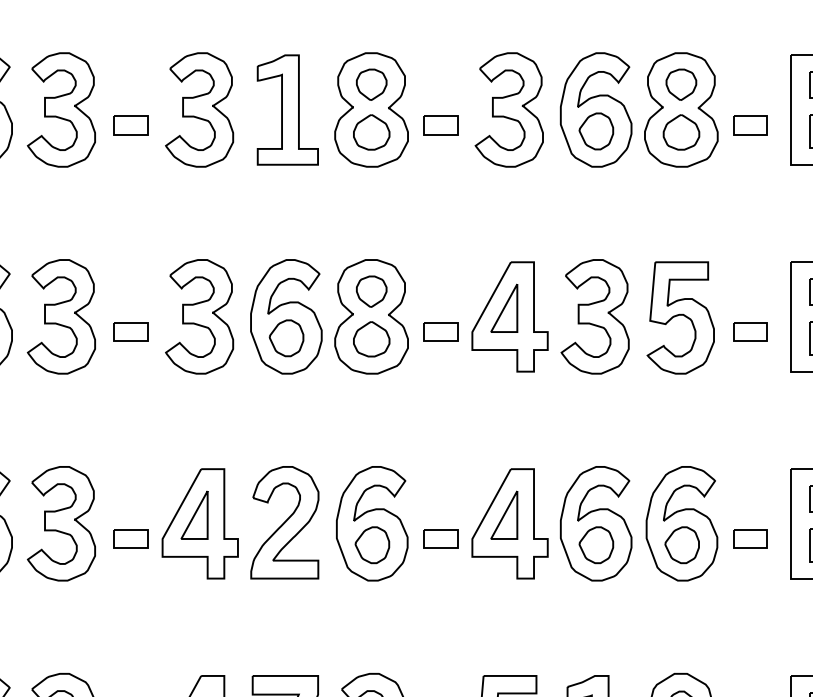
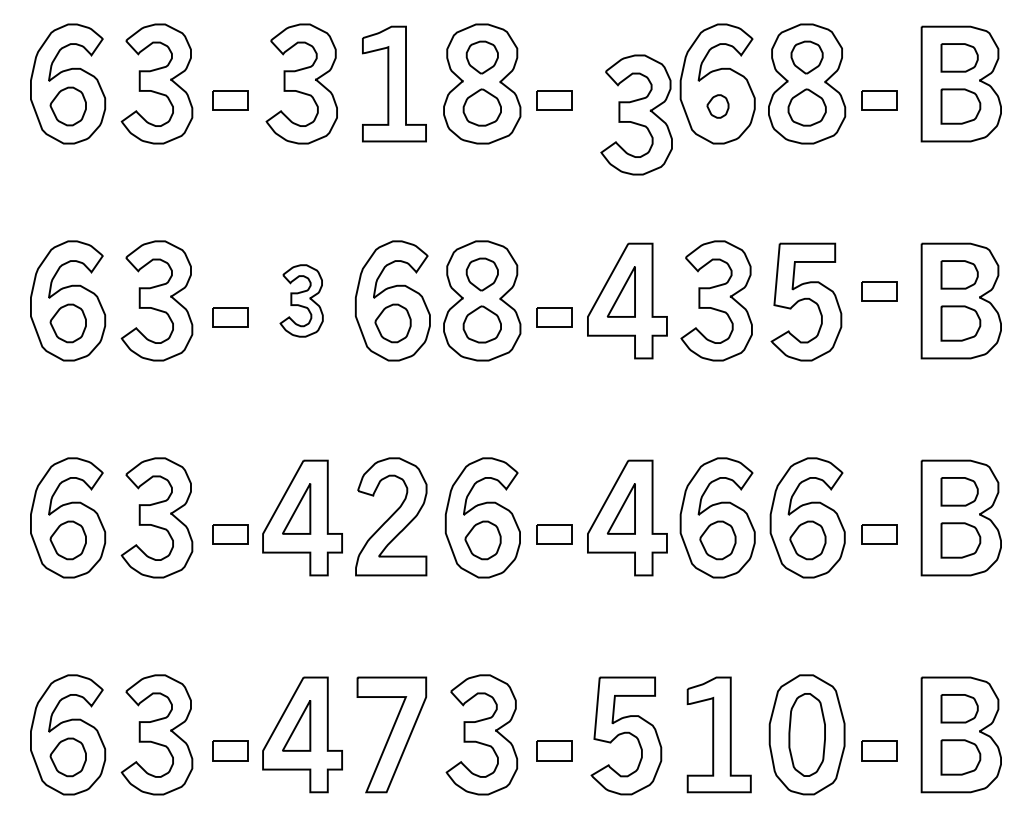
part: (509, 109) -> (636, 114), moved
part: (595, 131) -> (717, 106), size x0.6
part: (199, 316) -> (301, 300), size x0.6
part: (750, 332) -> (879, 291), moved

